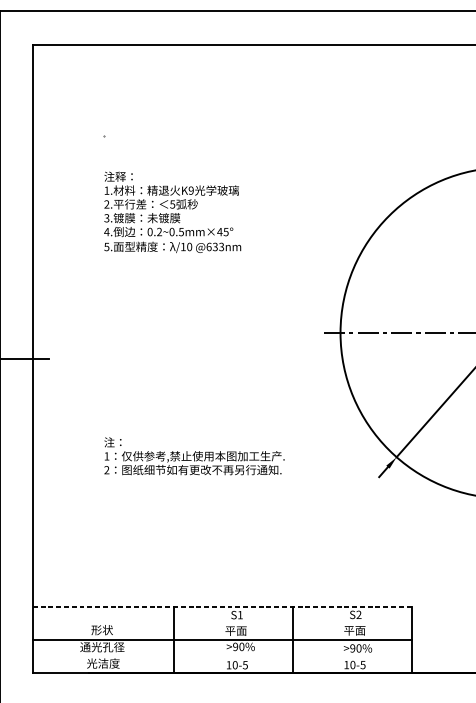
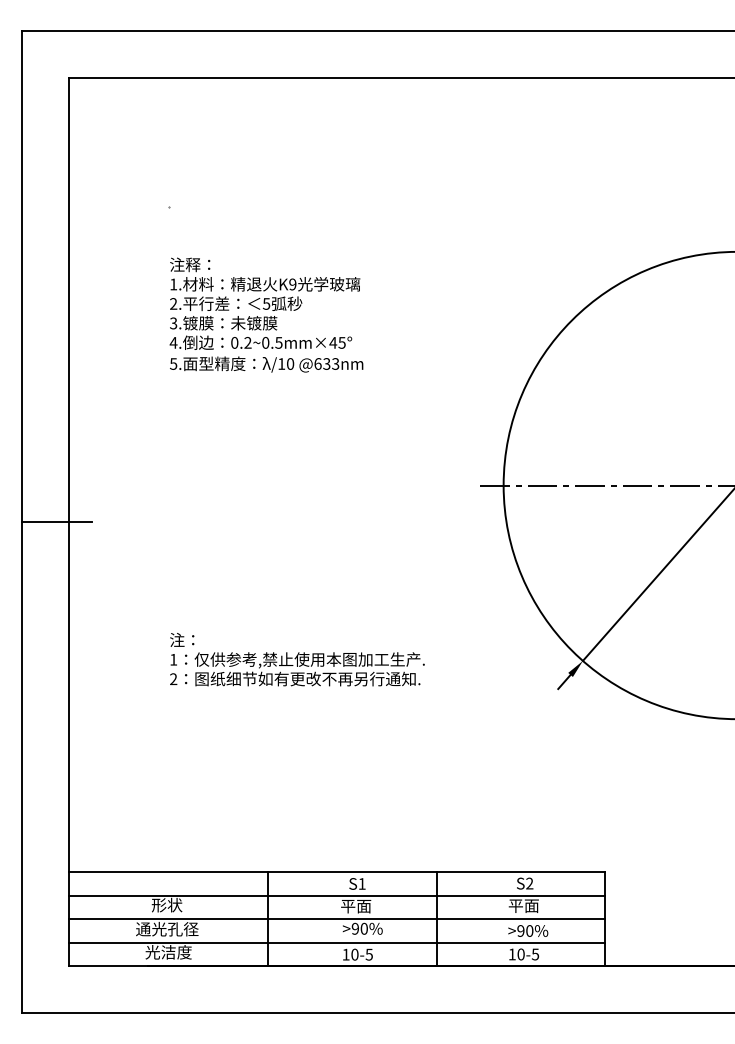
line: (222, 607) -> (336, 872), dashed -> solid
line: (222, 623) -> (336, 895), added
line: (222, 656) -> (336, 942), added

